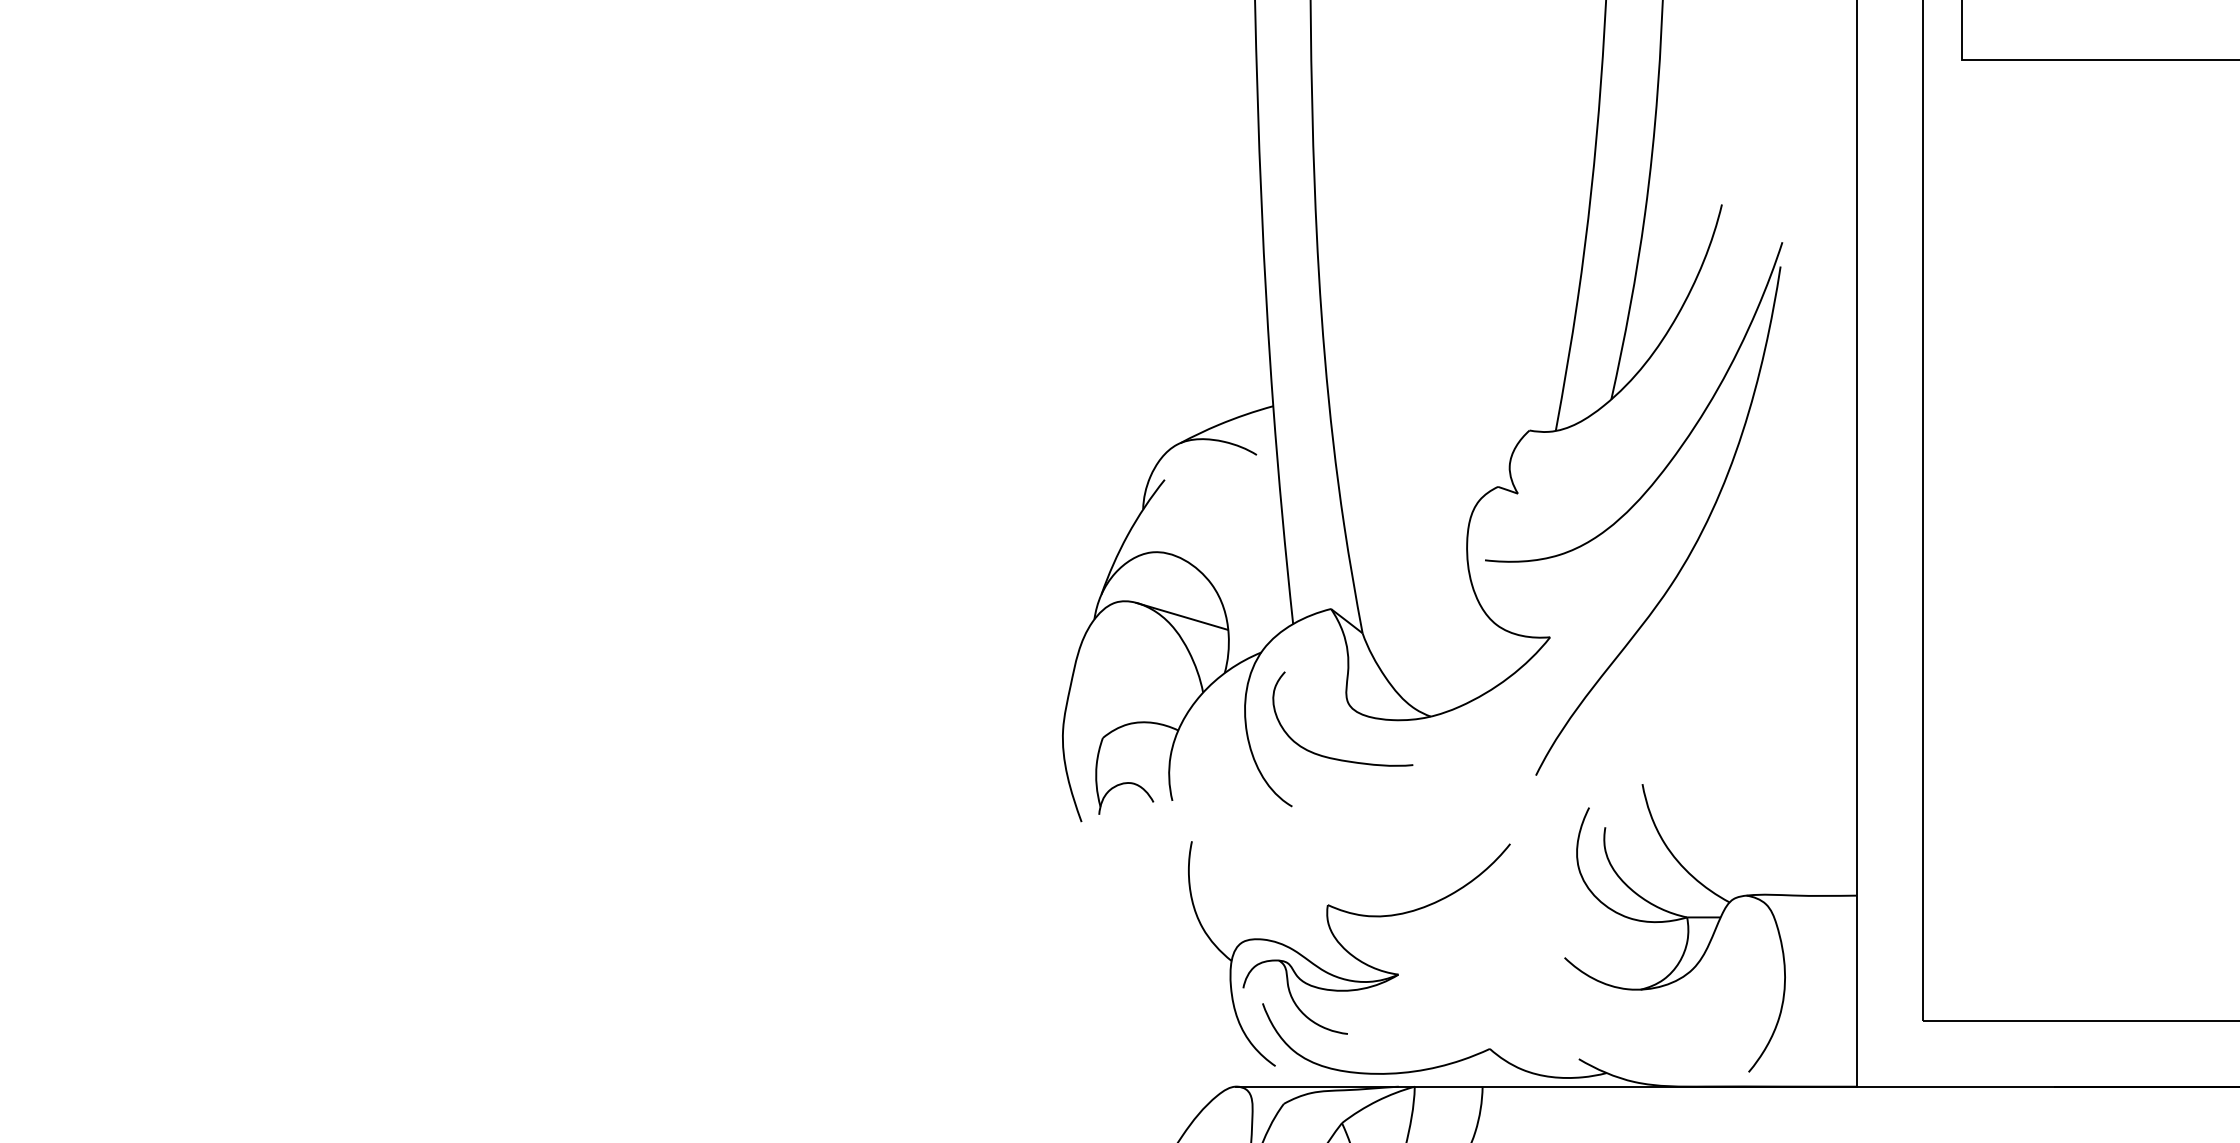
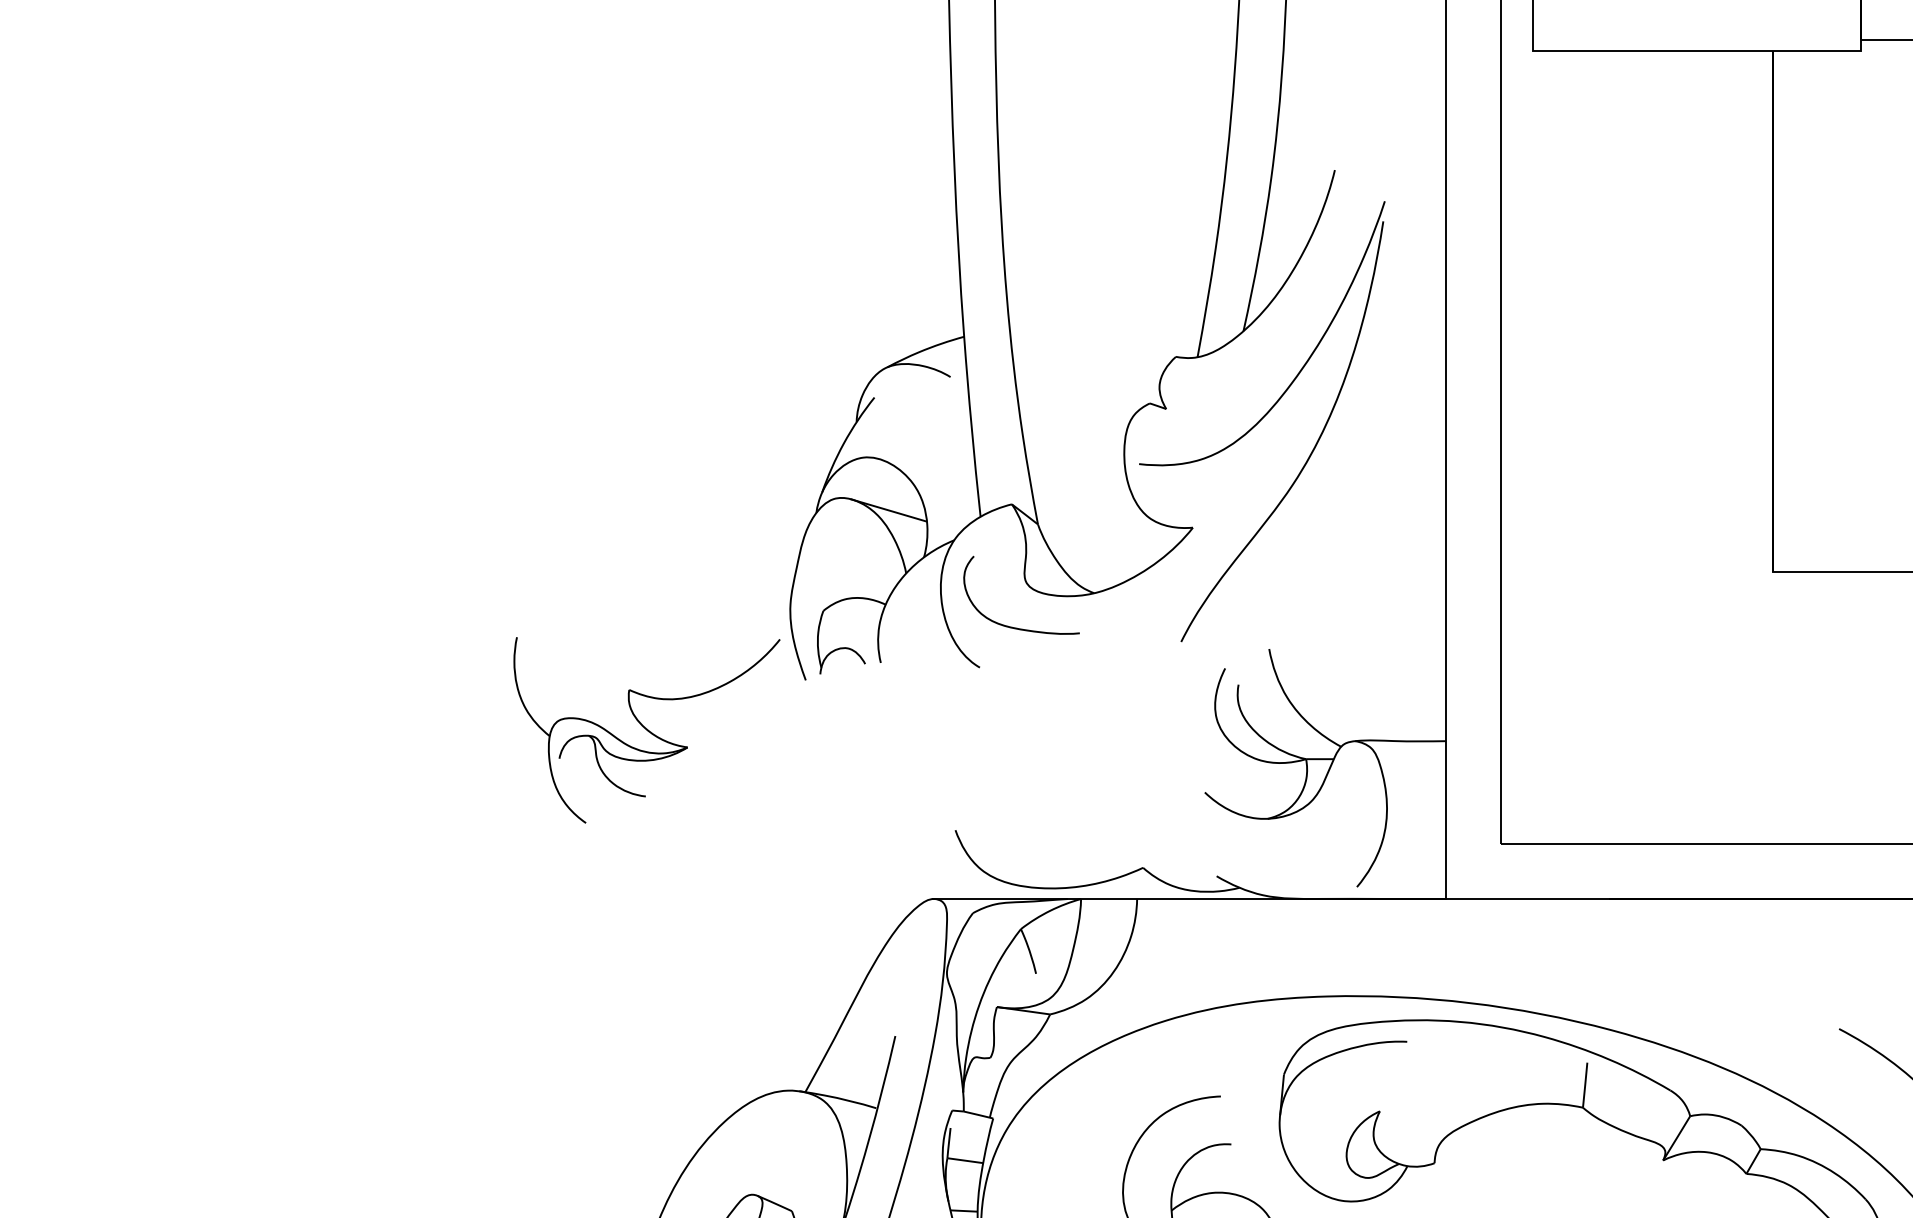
part: (1348, 954) -> (646, 730), moved

